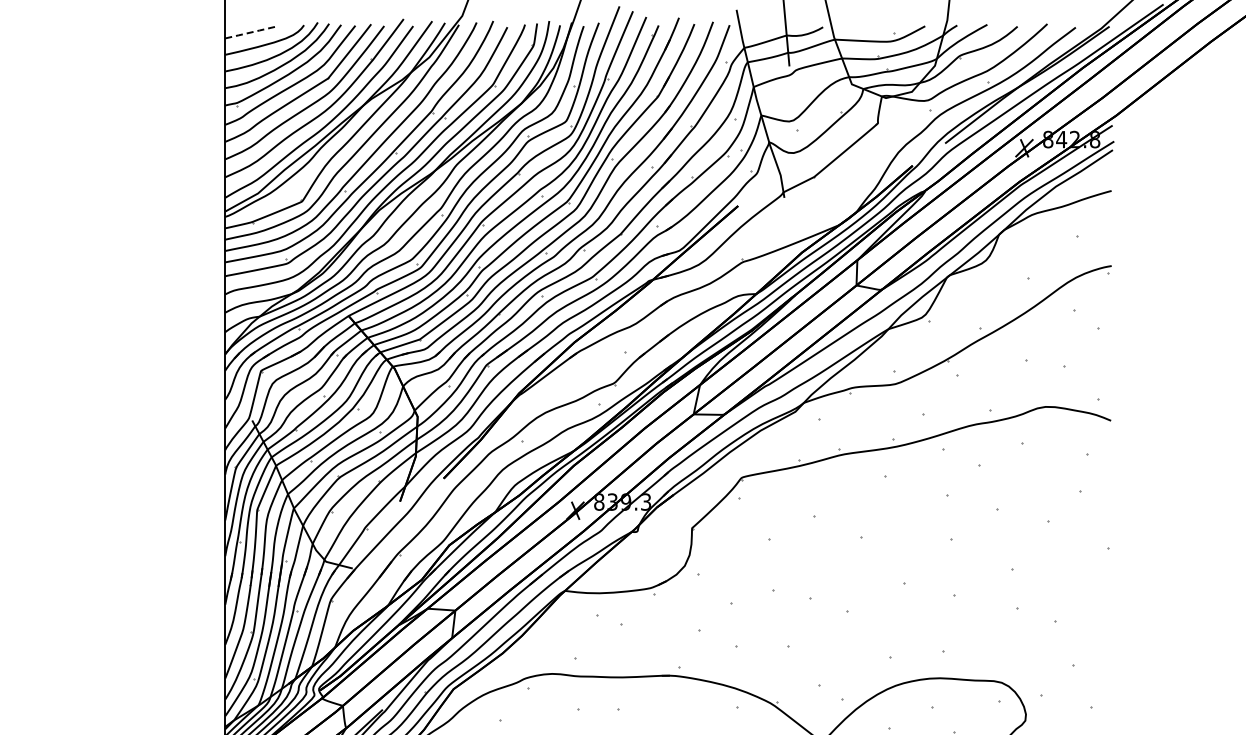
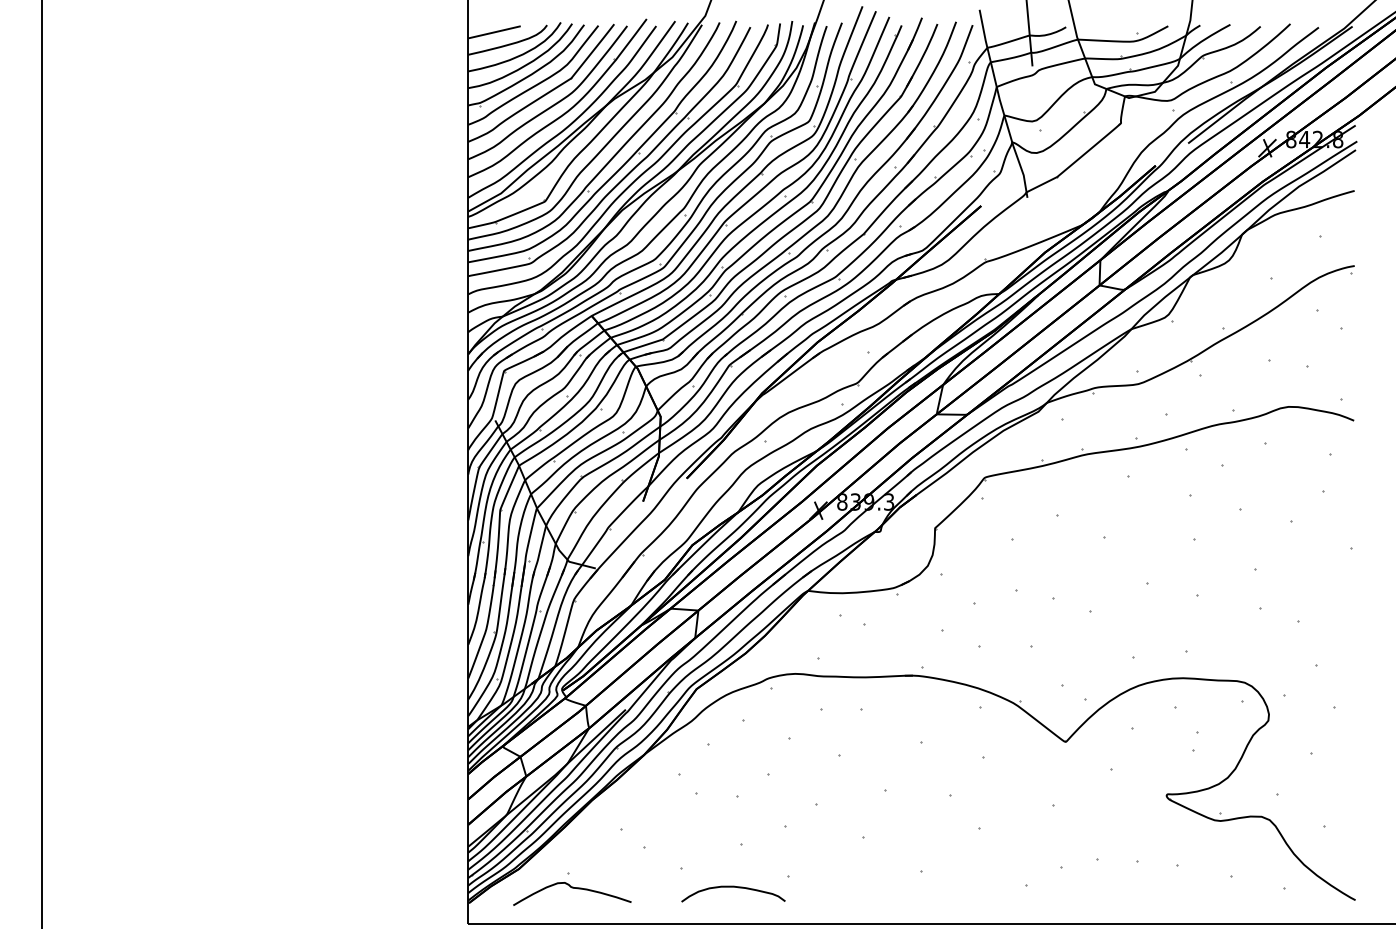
line: (252, 32) -> (495, 32), dashed -> solid

